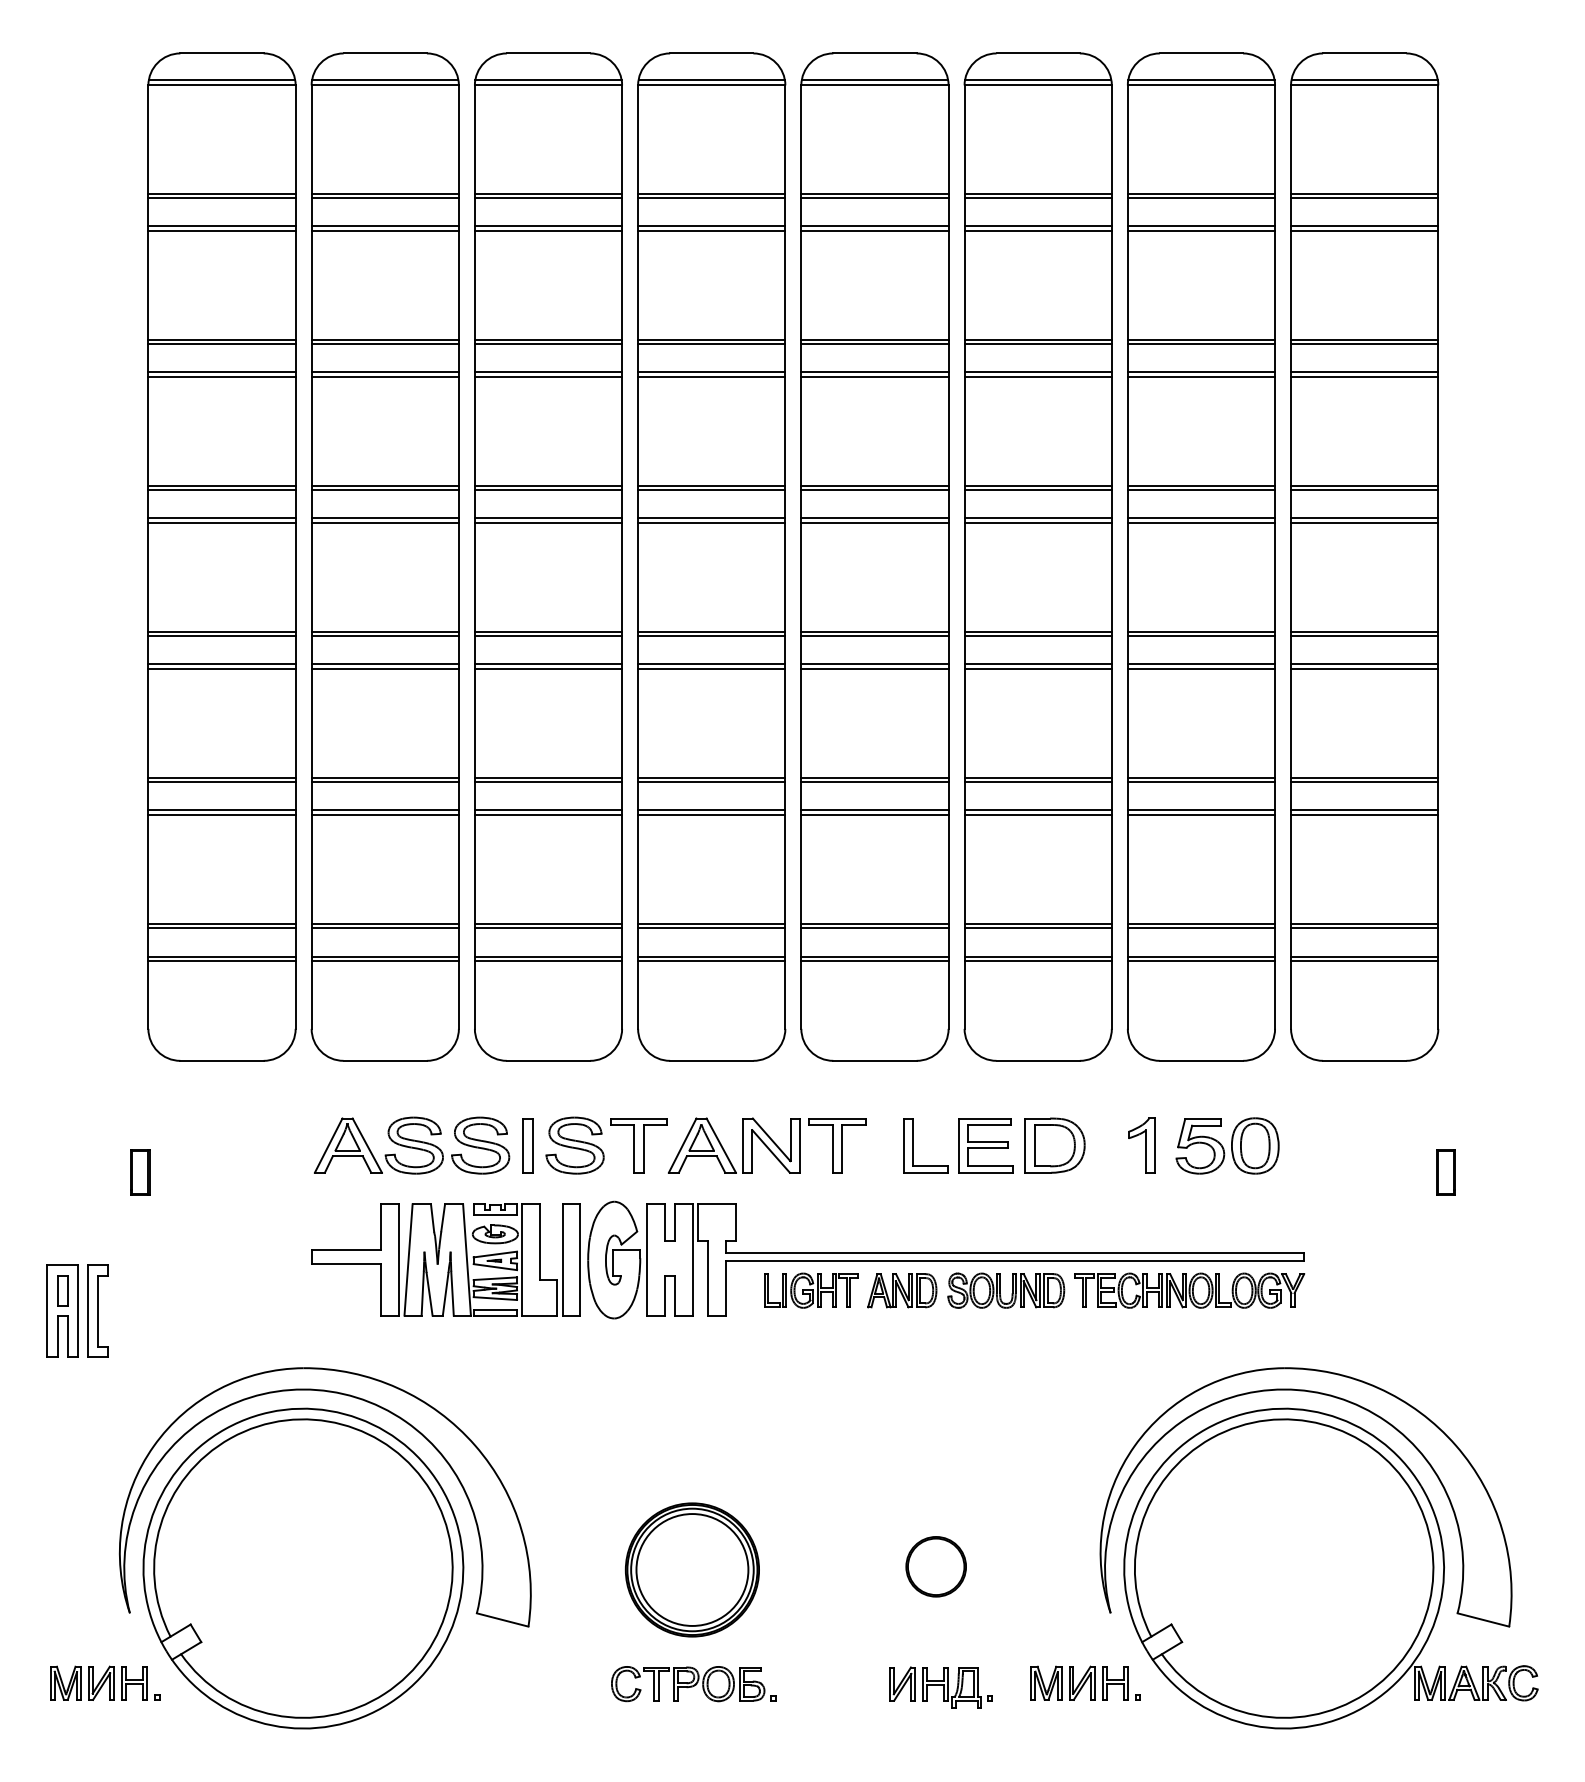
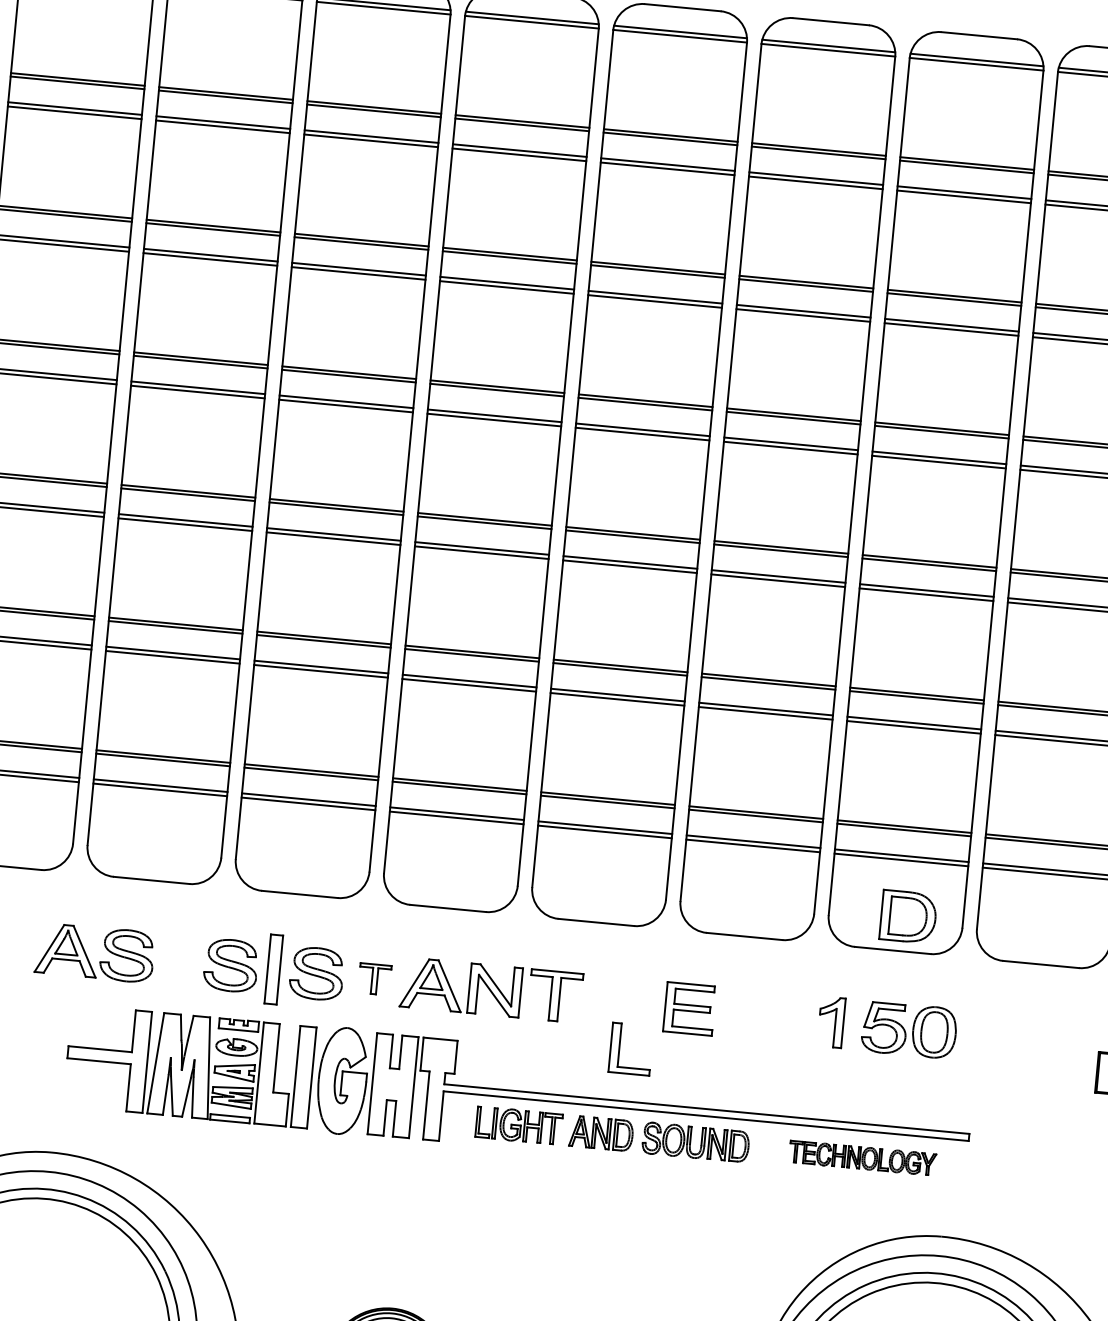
part: (527, 1145) -> (273, 969), size x1.4
part: (638, 1145) -> (374, 979), size x0.6
part: (913, 1145) -> (619, 1048), moved
part: (1054, 1145) -> (907, 916), moved
part: (370, 1149) -> (87, 955), moved
part: (1189, 1290) -> (862, 1157), size x0.7

